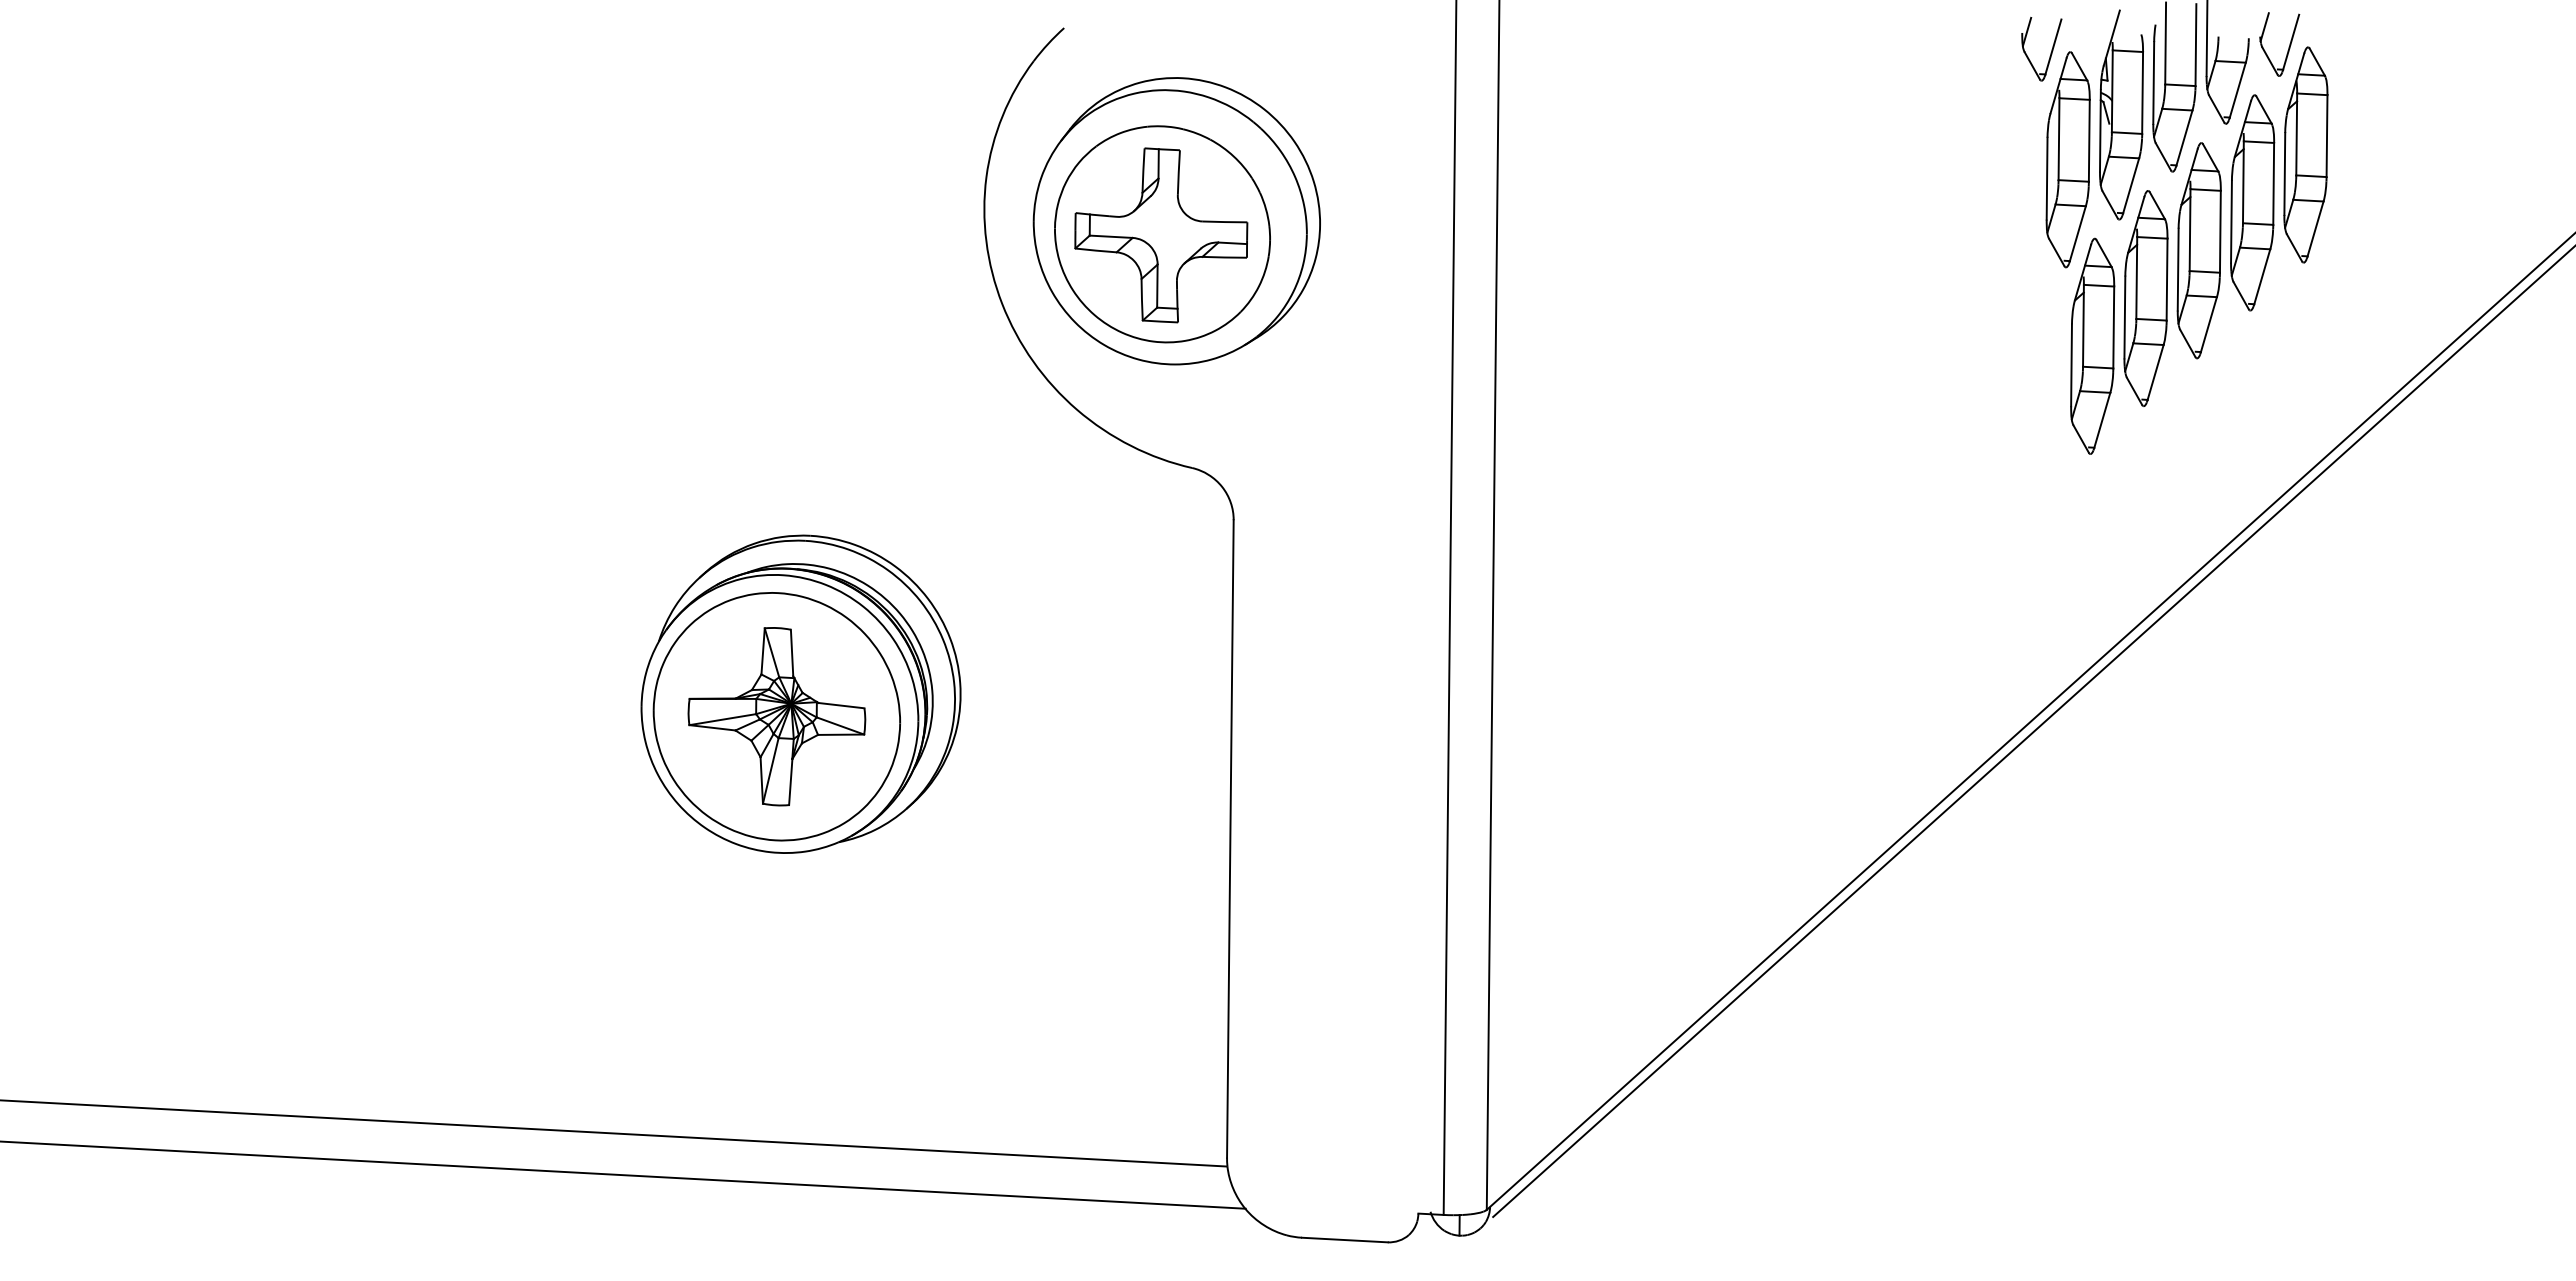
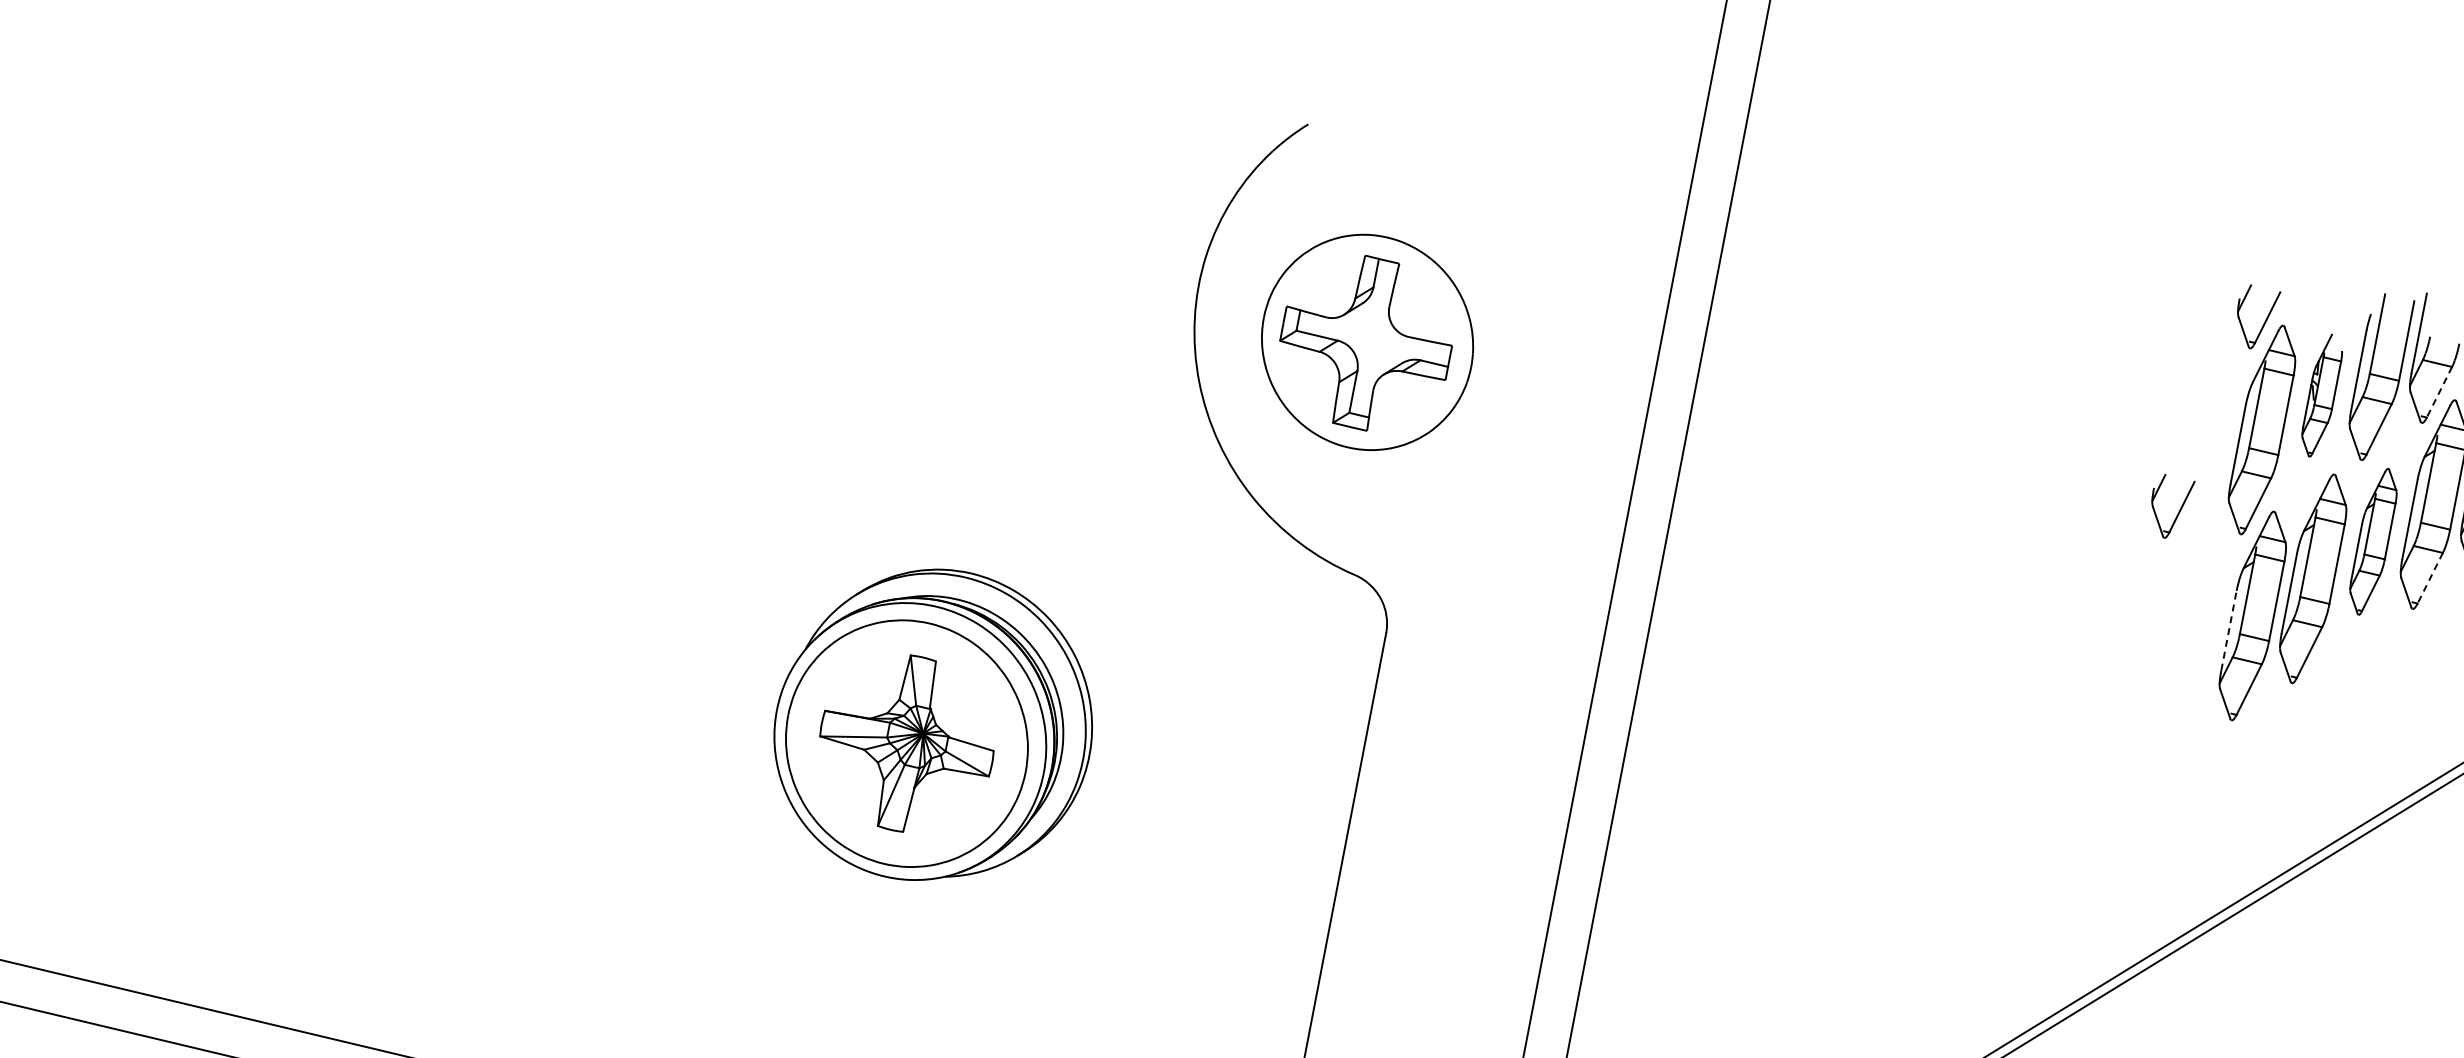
line: (2237, 90) -> (2439, 392), solid -> dashed
part: (2121, 114) -> (2321, 395), size x0.6
part: (1176, 221) -> (1383, 332), removed
part: (2198, 250) -> (2372, 541), size x0.7
part: (1999, 256) -> (2178, 512), added
line: (2262, 276) -> (2430, 578), solid -> dashed
line: (2071, 365) -> (2228, 630), solid -> dashed

